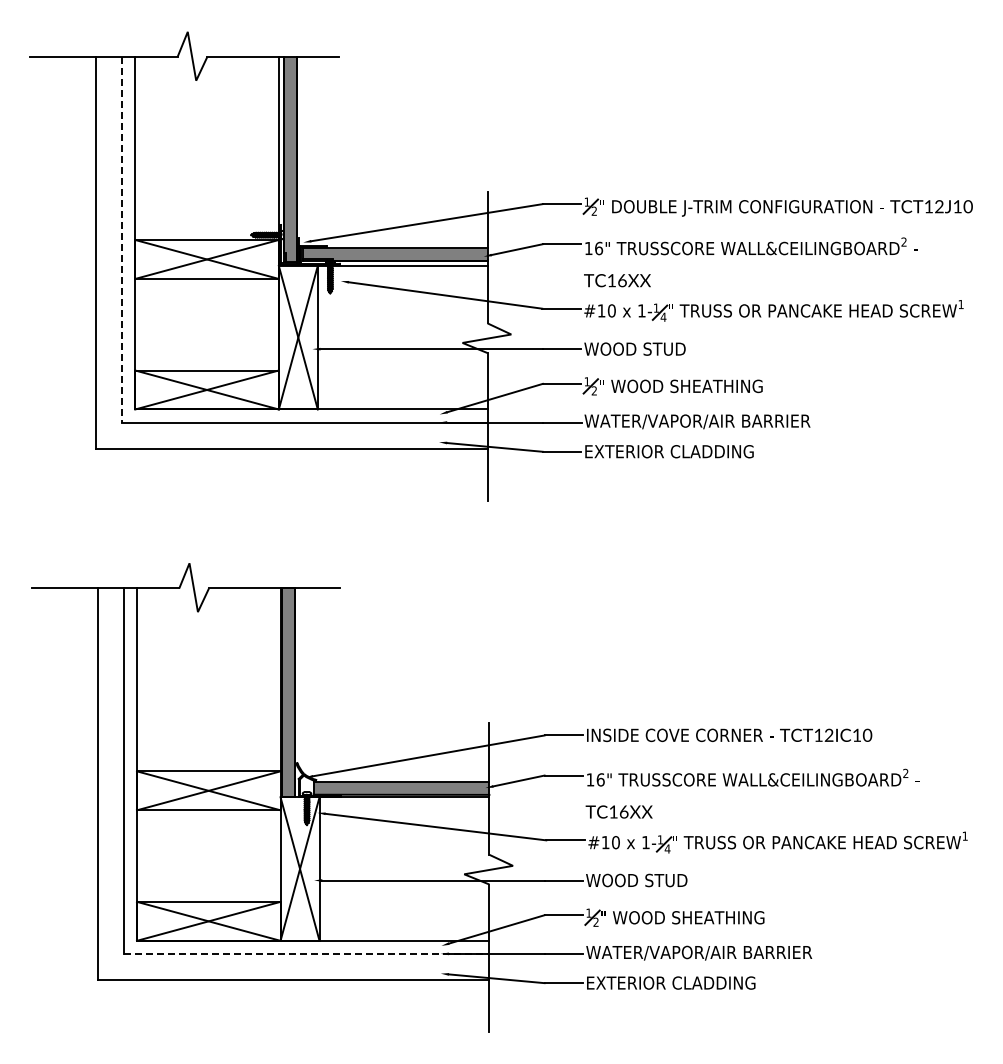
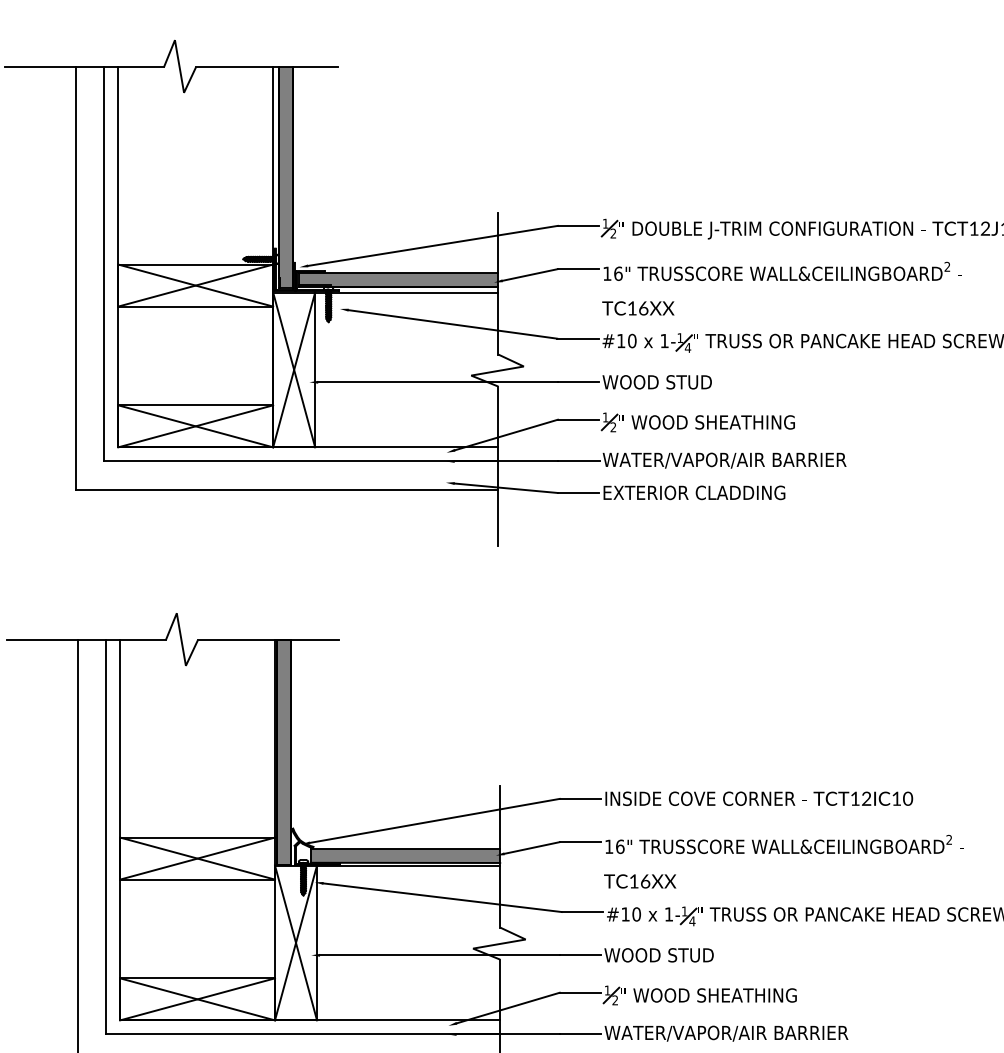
line: (122, 239) -> (104, 264), dashed -> solid
line: (306, 953) -> (302, 1034), dashed -> solid

